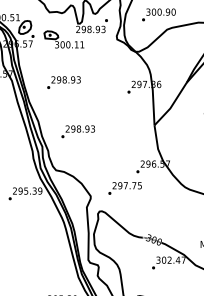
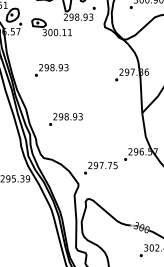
text: (124, 188) -> (100, 168), moved

